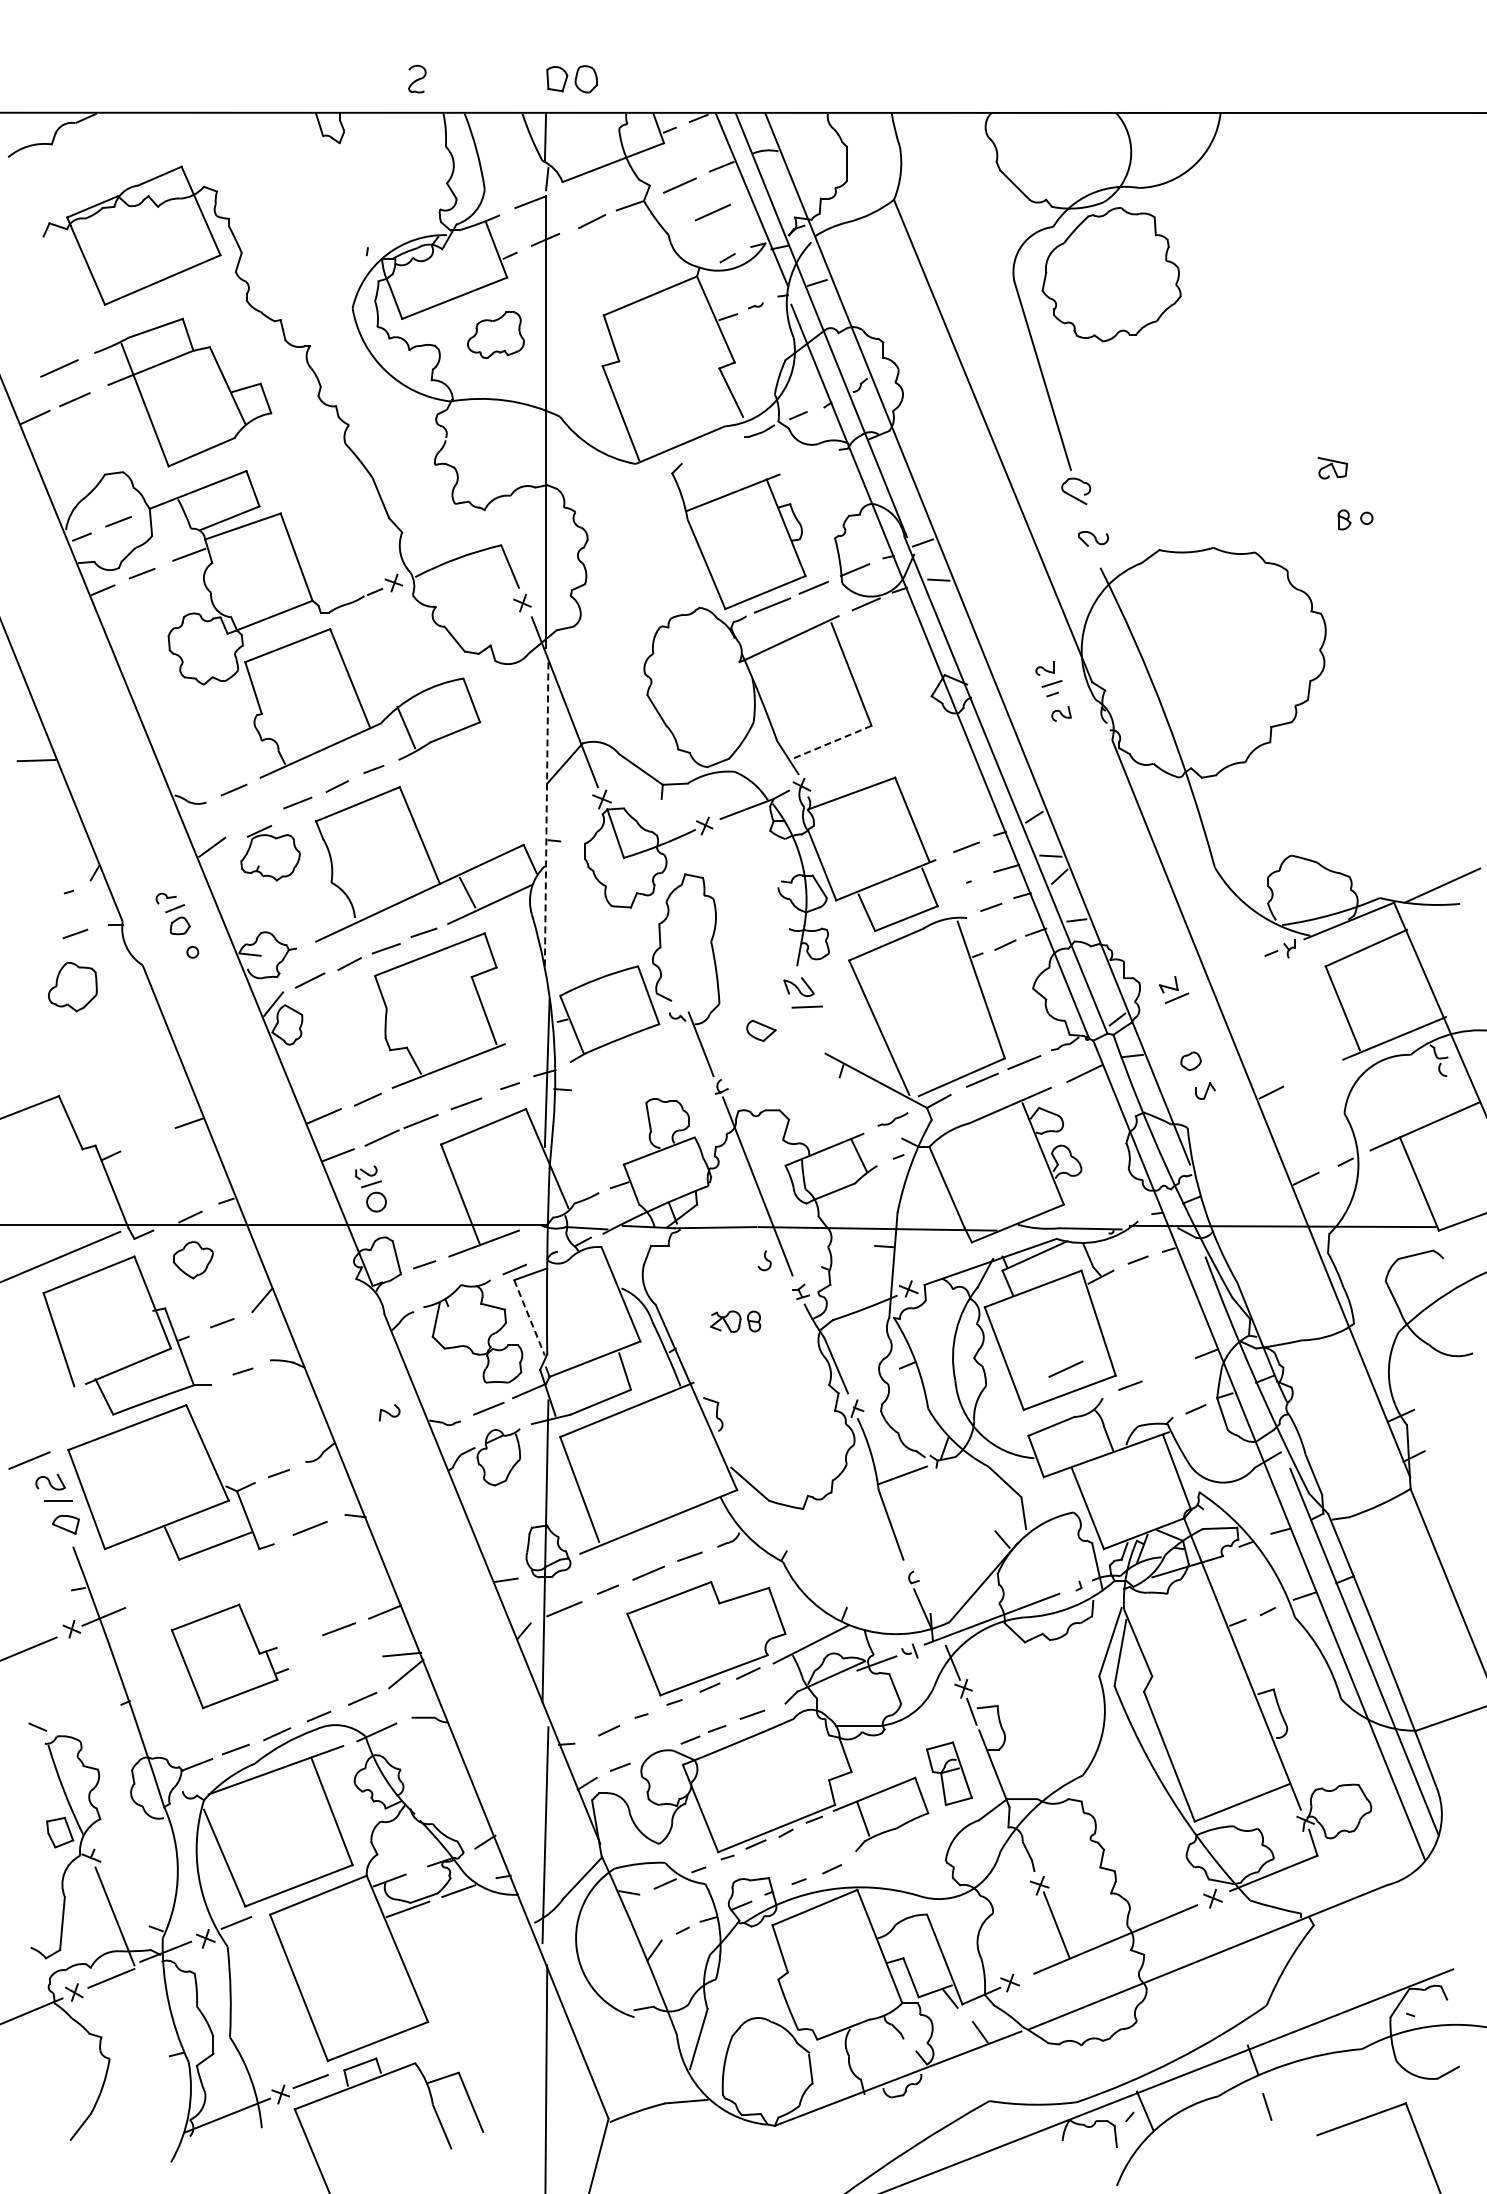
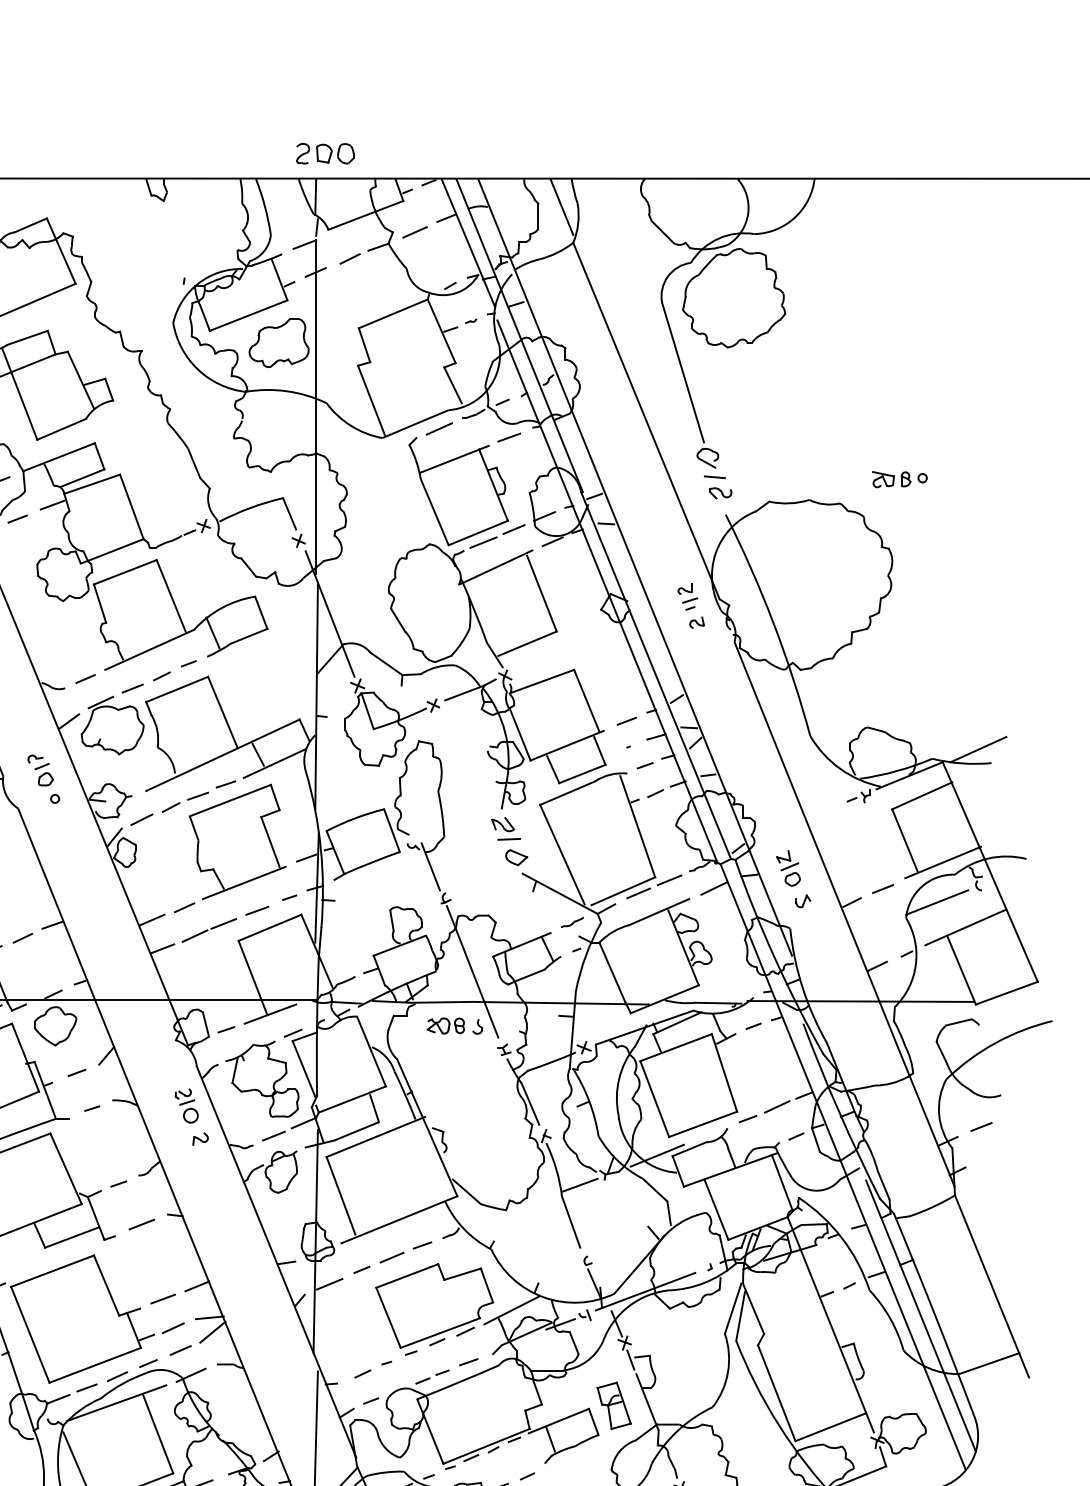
part: (417, 78) -> (303, 153), moved
line: (878, 151) -> (561, 207), added
line: (713, 212) -> (439, 428), moved
part: (495, 334) -> (278, 342), size x1.43
line: (807, 463) -> (509, 437), added
part: (1332, 468) -> (883, 479), moved
line: (1085, 516) -> (714, 476), added
line: (832, 742) -> (527, 643), dashed -> solid
line: (546, 813) -> (316, 696), dashed -> solid
part: (270, 853) -> (112, 725), size x1.43
part: (1174, 989) -> (787, 860), moved
part: (761, 1030) -> (516, 857), moved
line: (533, 1032) -> (306, 858), added
line: (1312, 1074) -> (882, 889), added
line: (1386, 1092) -> (937, 902), added
line: (148, 1140) -> (22, 937), added
part: (370, 1188) -> (186, 1105), moved
part: (193, 1260) -> (55, 1026), size x1.43
line: (529, 1317) -> (303, 1068), dashed -> solid
part: (735, 1321) -> (445, 1025), moved
line: (1065, 1368) -> (776, 1106), moved
line: (1446, 1396) -> (981, 1127), added
line: (1007, 1435) -> (657, 1155), added
part: (229, 1656) -> (82, 1319), size x1.67
line: (352, 1668) -> (173, 1328), added

